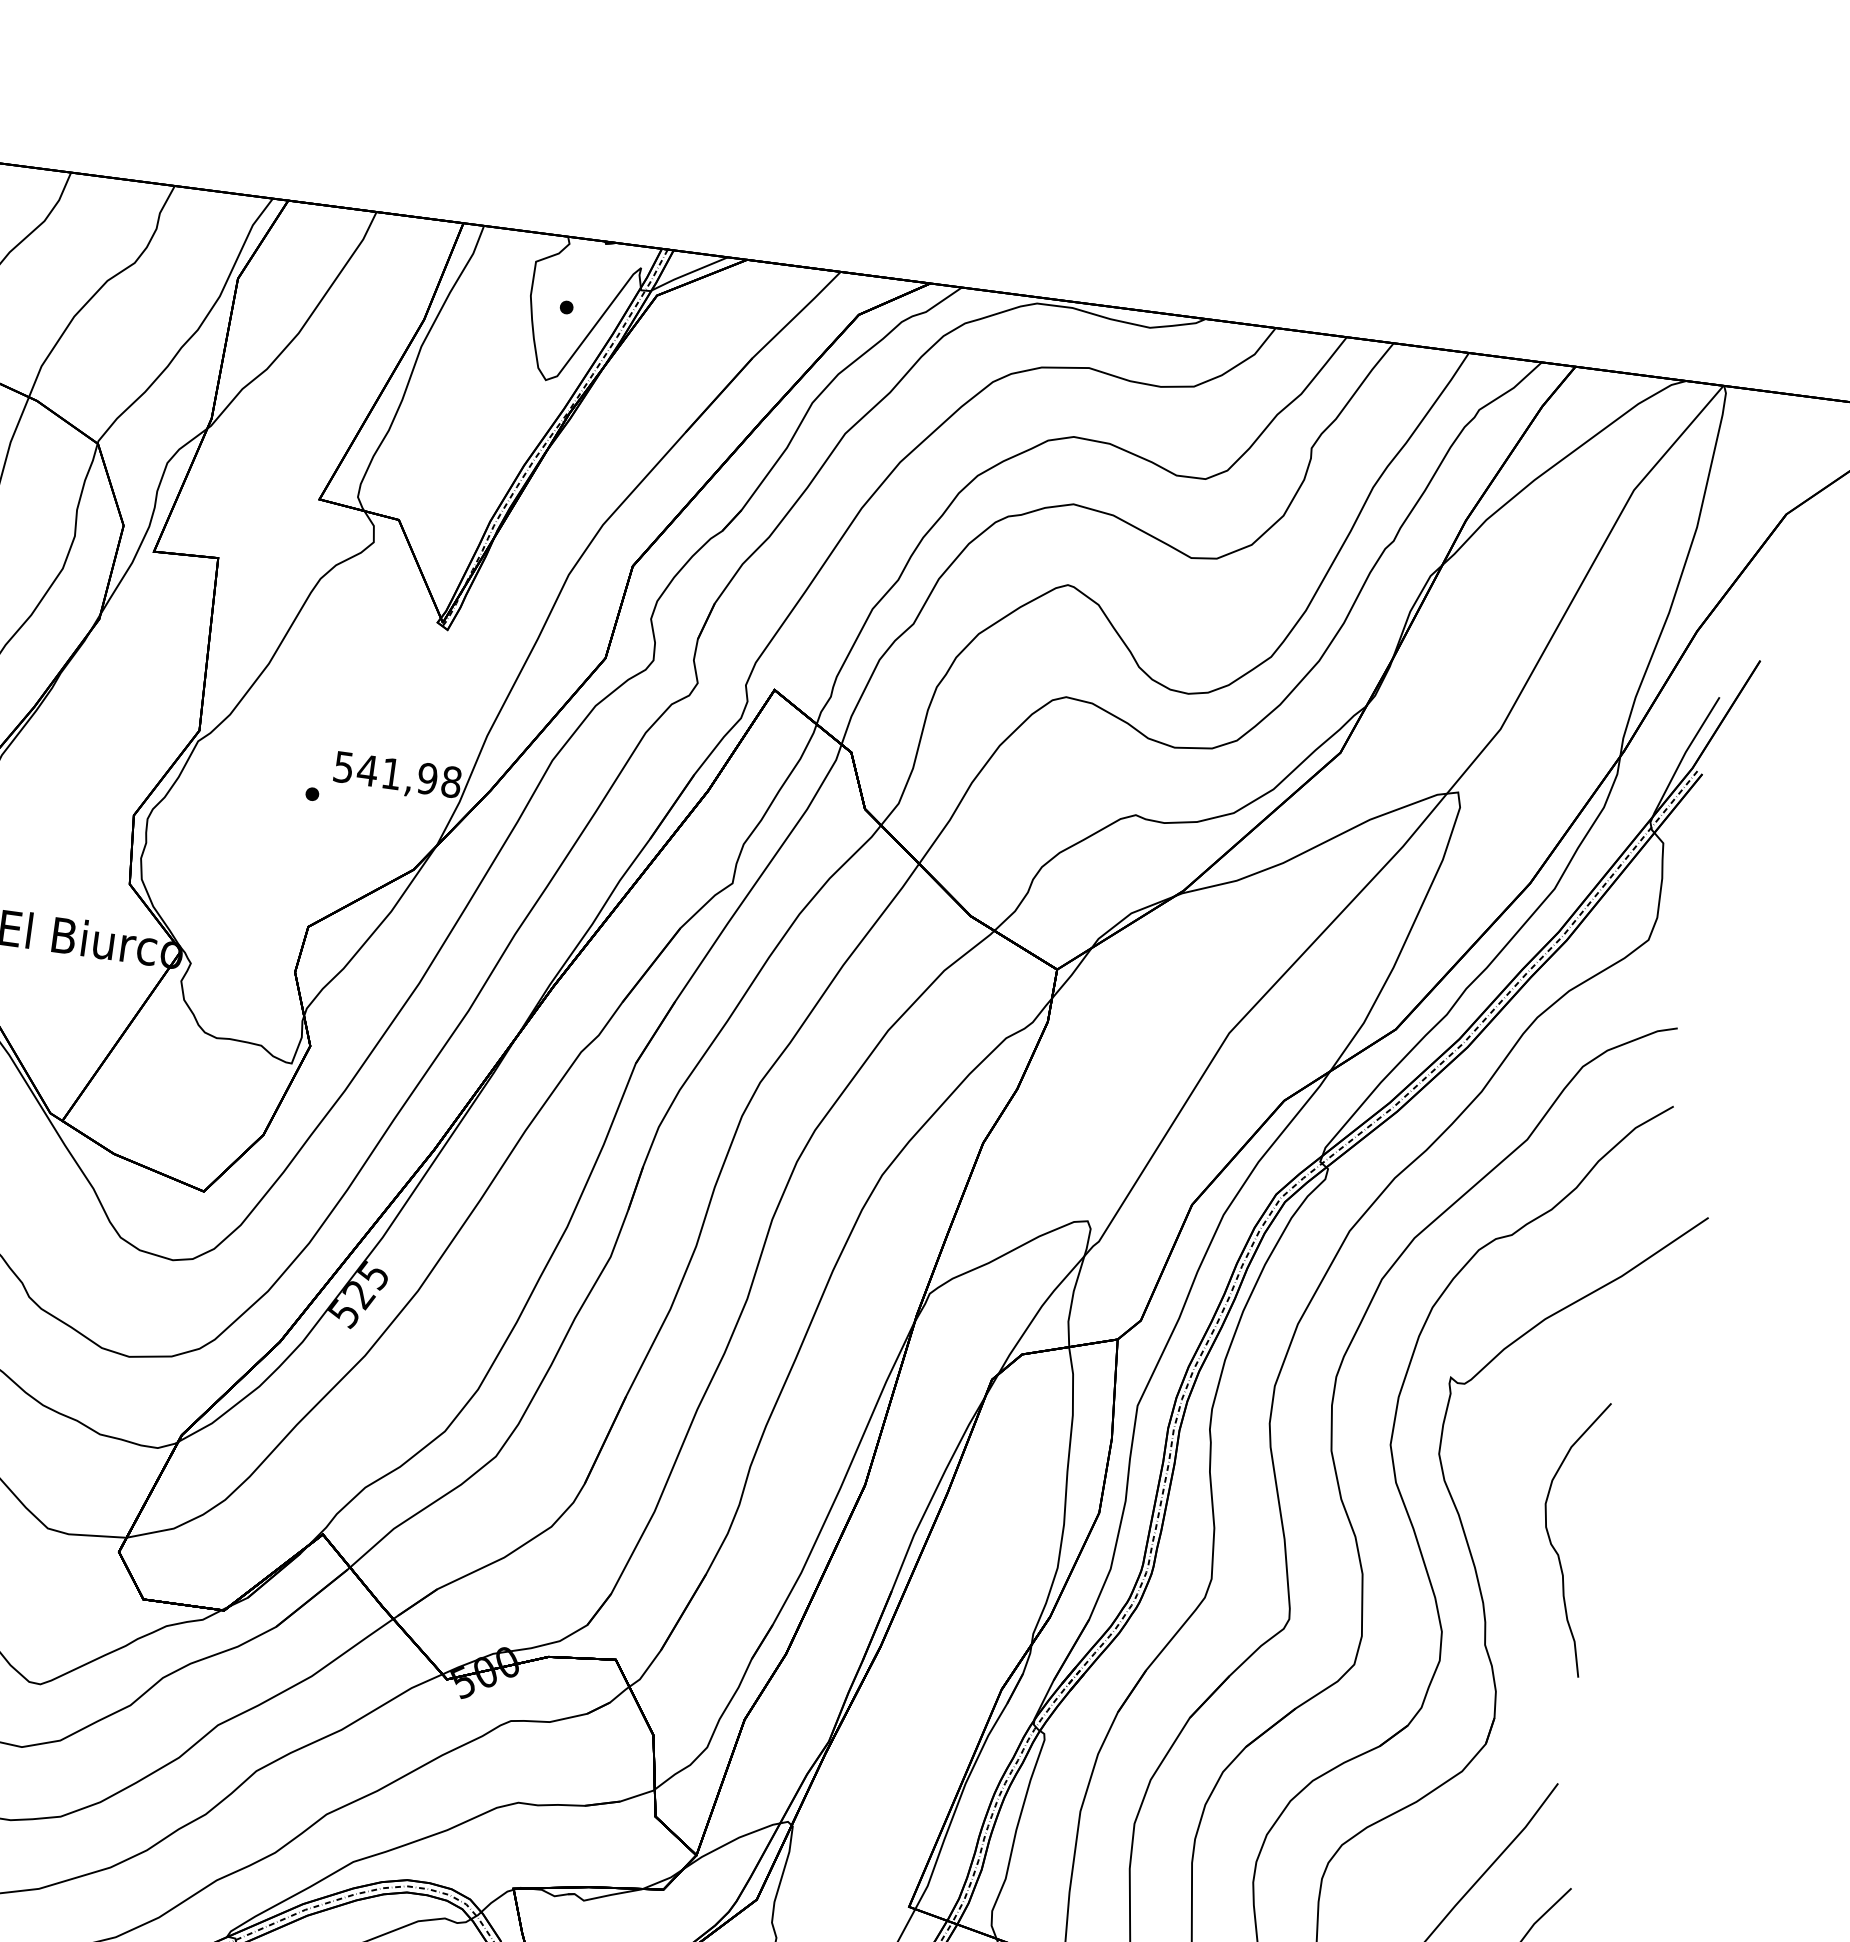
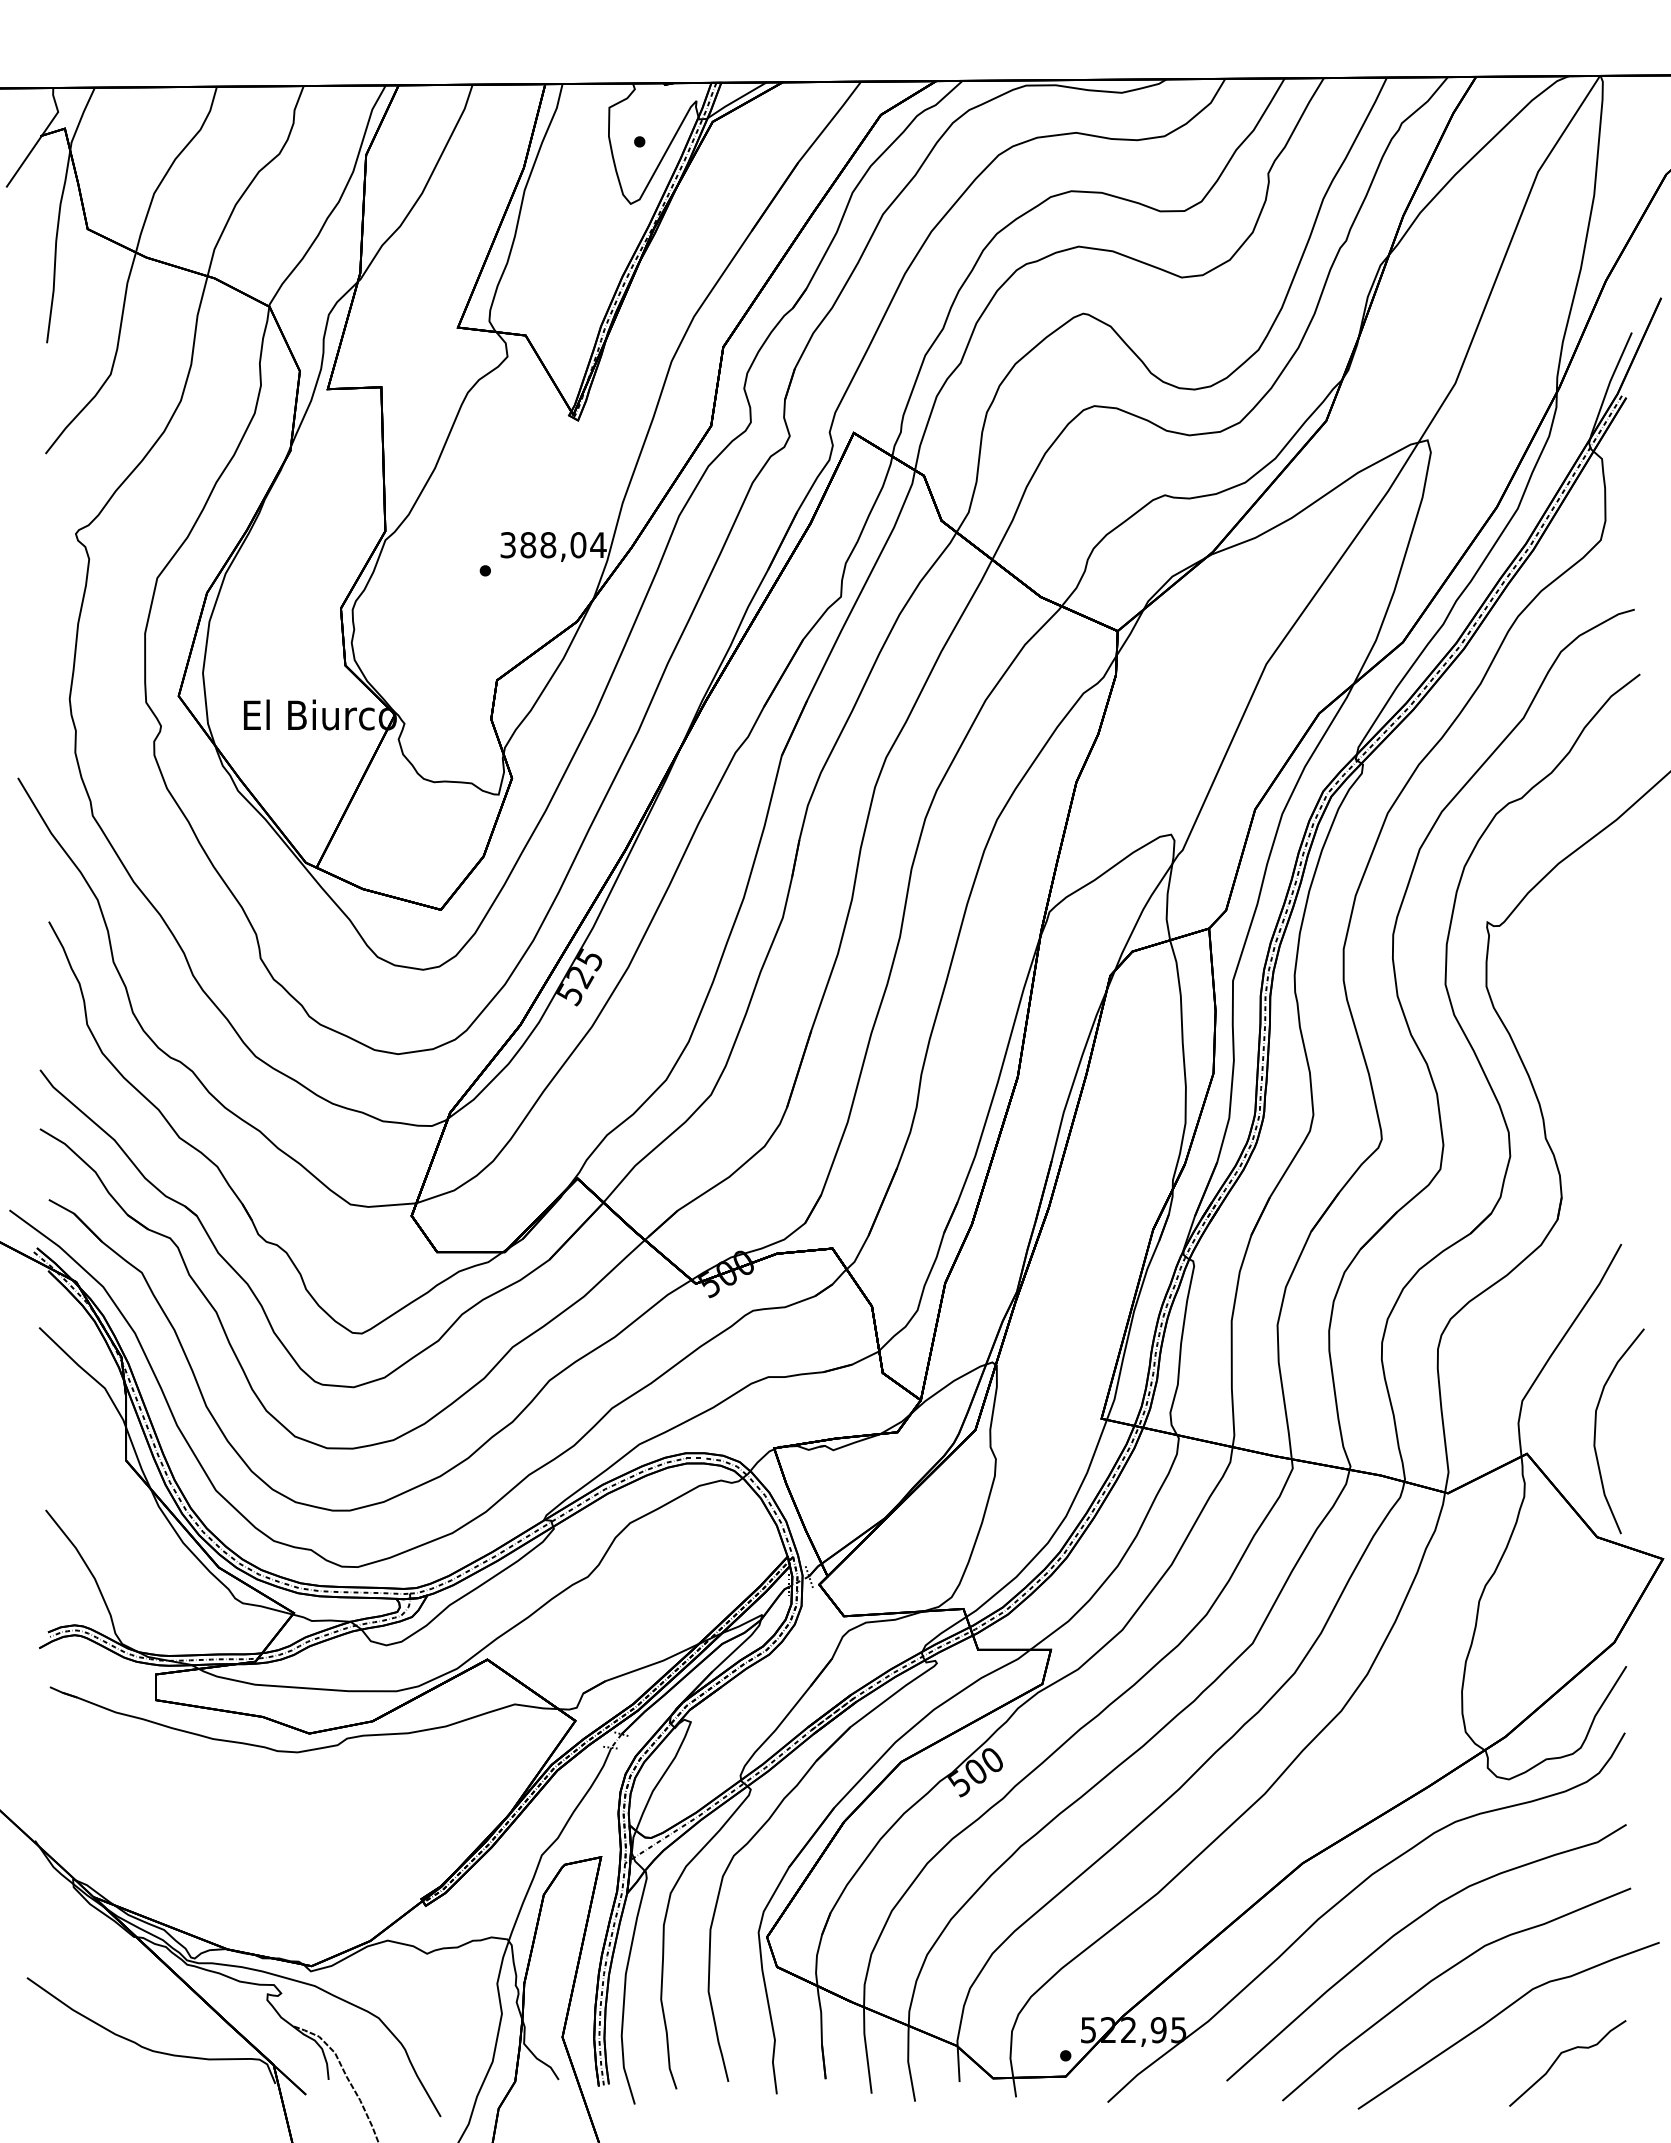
text: (397, 775) -> (553, 545), 541,98 -> 388,04
curve: (1551, 1539) -> (1588, 1044), removed

